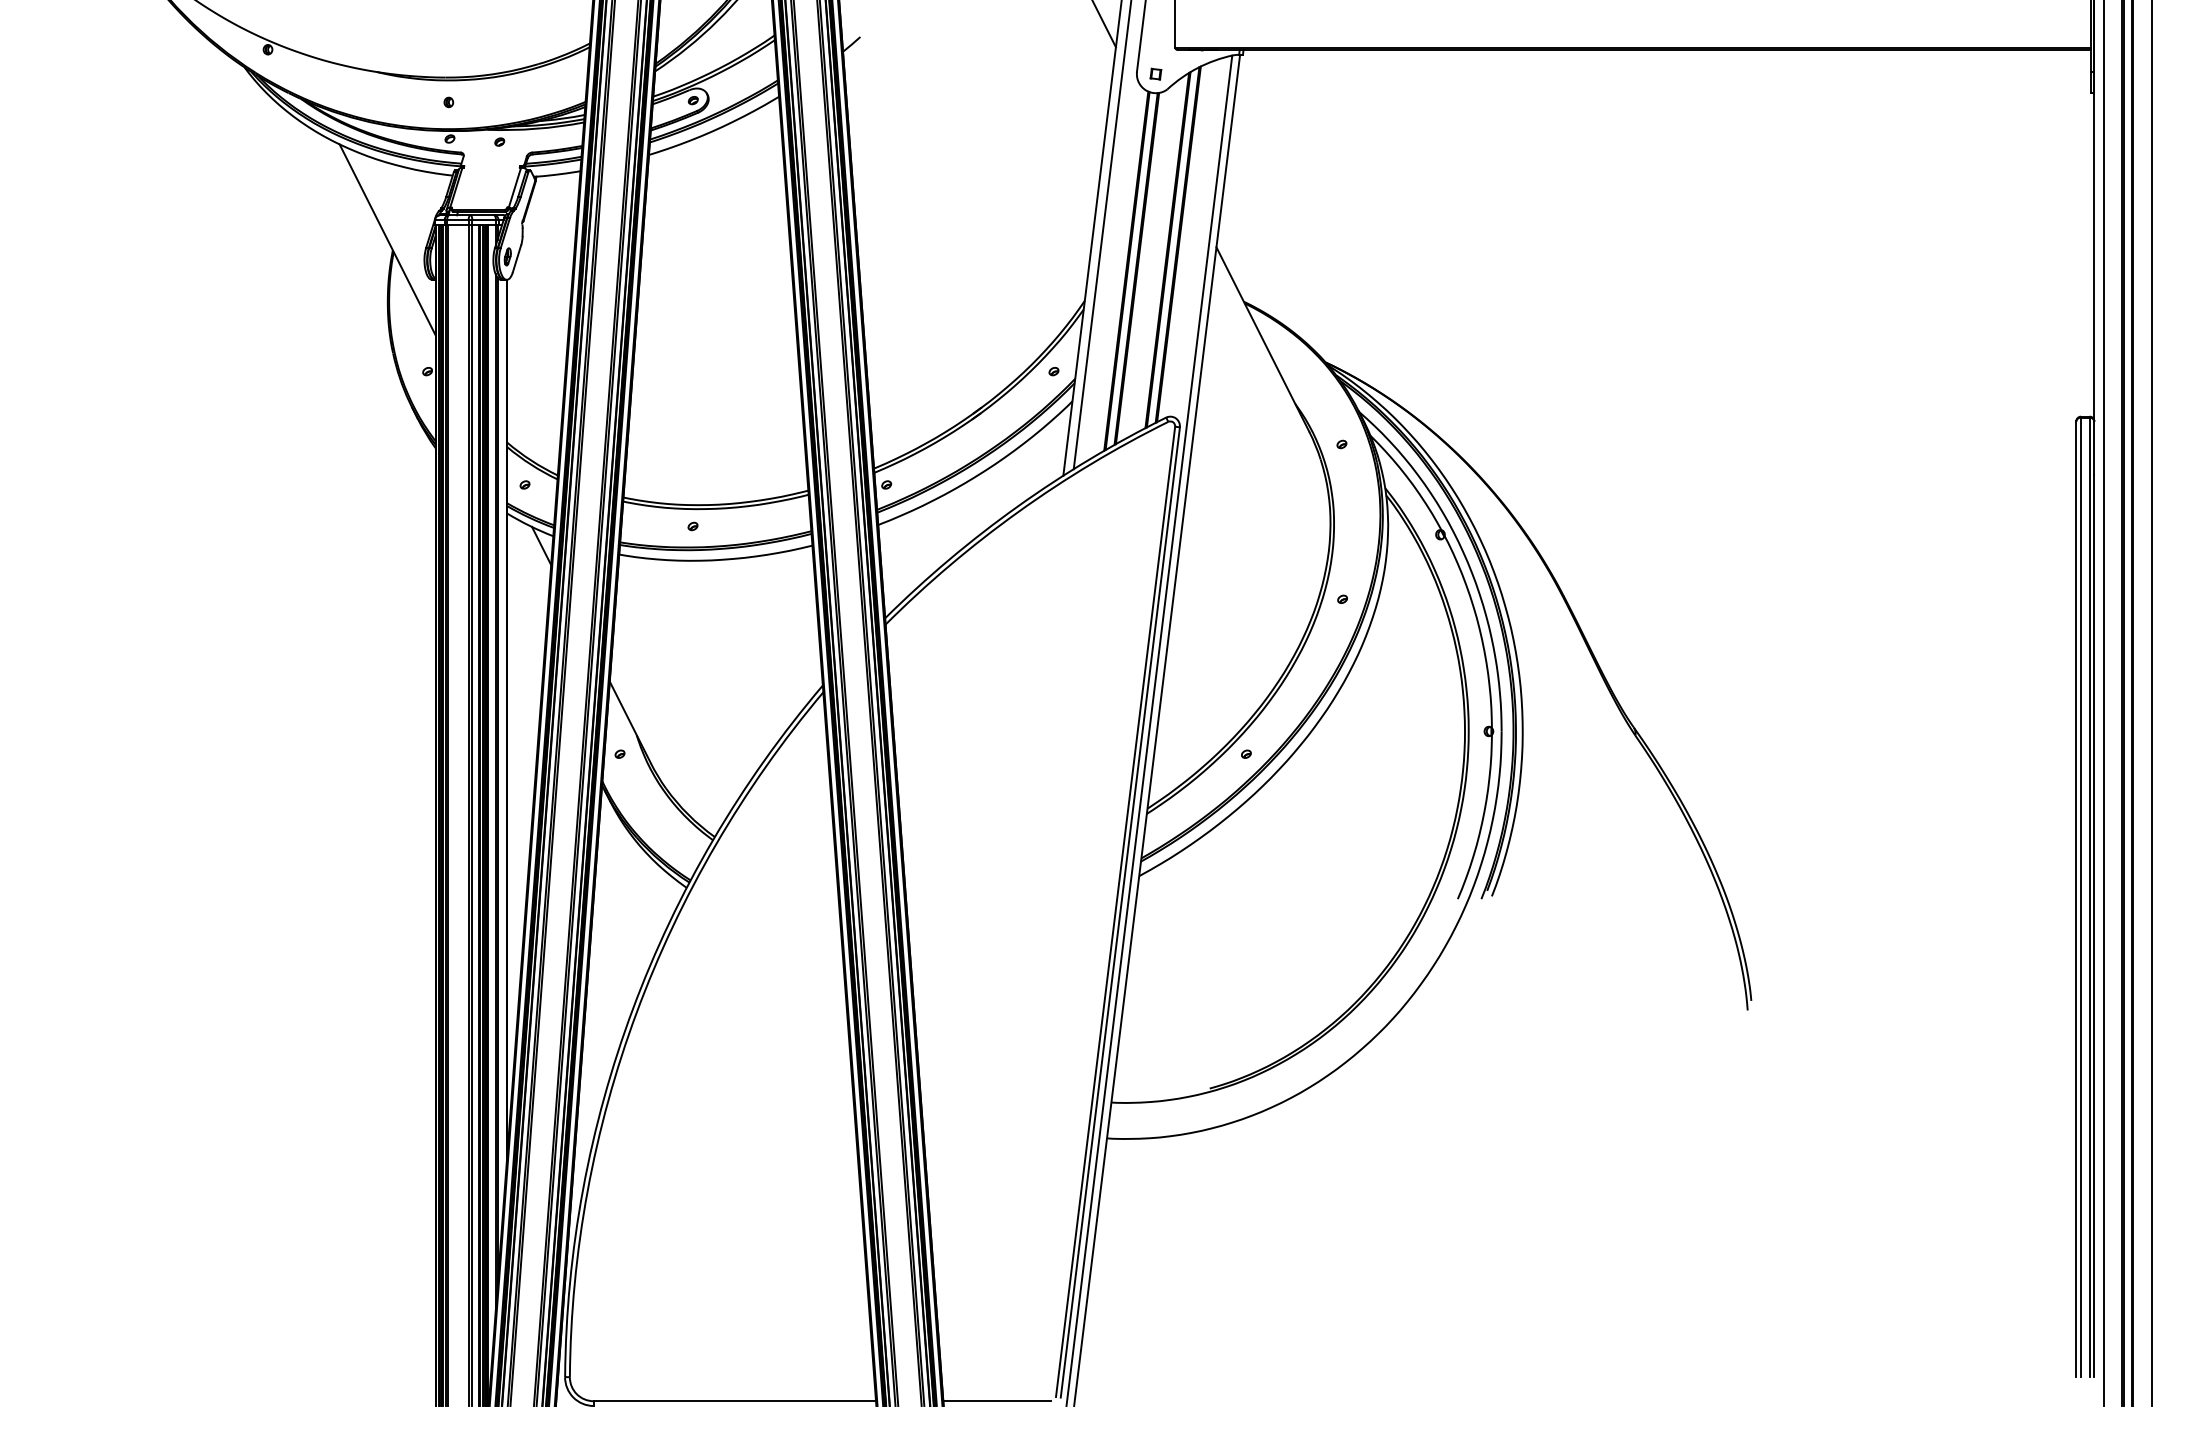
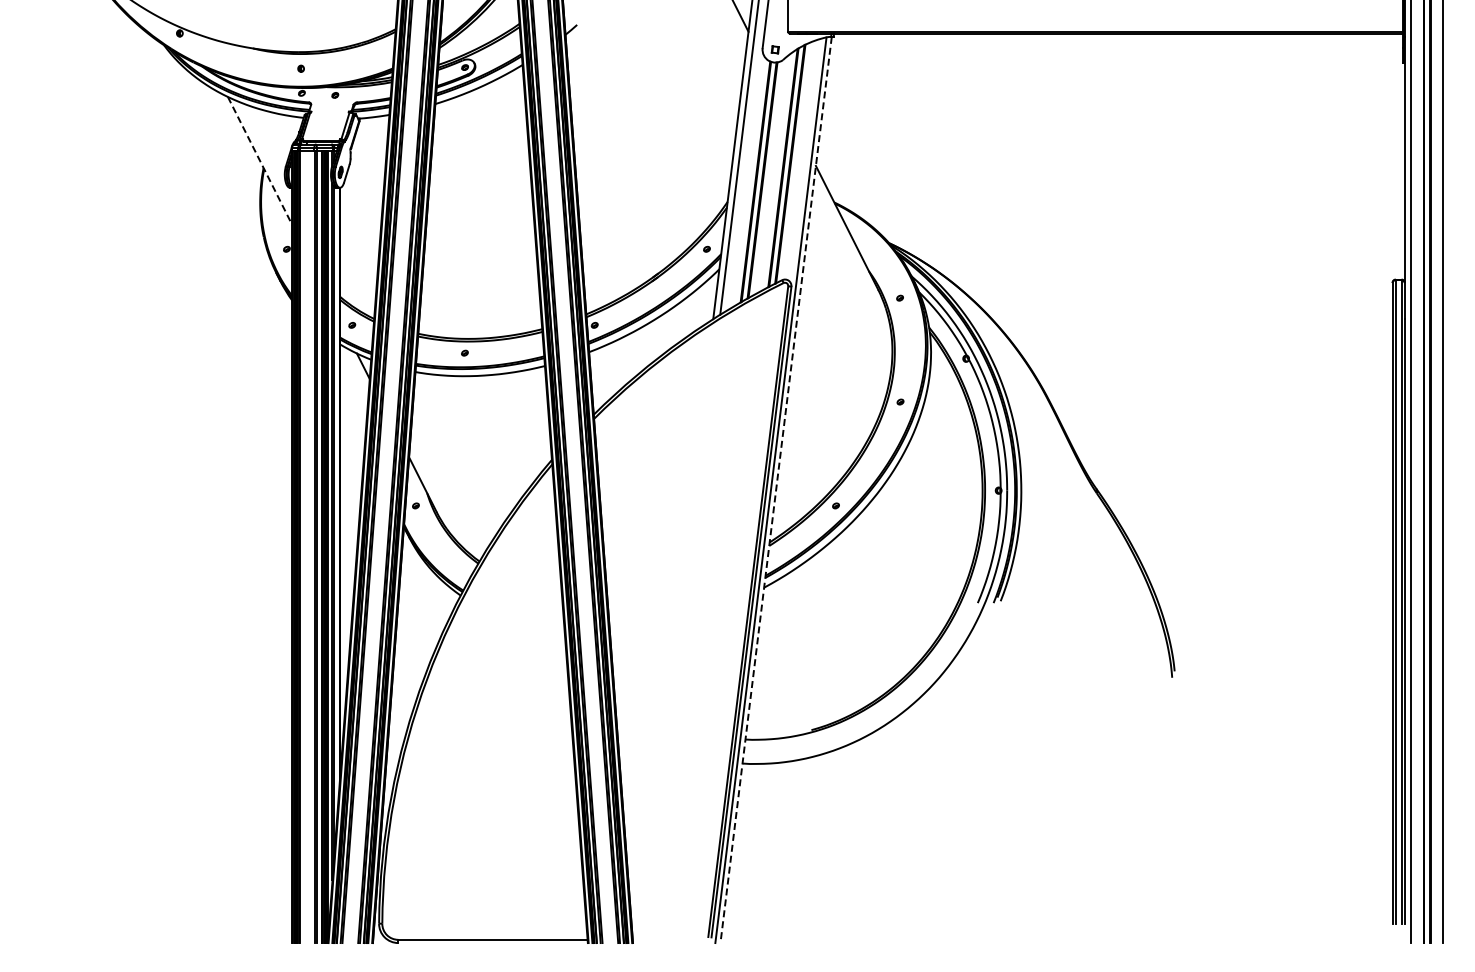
line: (388, 240) -> (260, 161), solid -> dashed
line: (1157, 731) -> (776, 490), solid -> dashed
line: (996, 1400) -> (668, 939), removed

